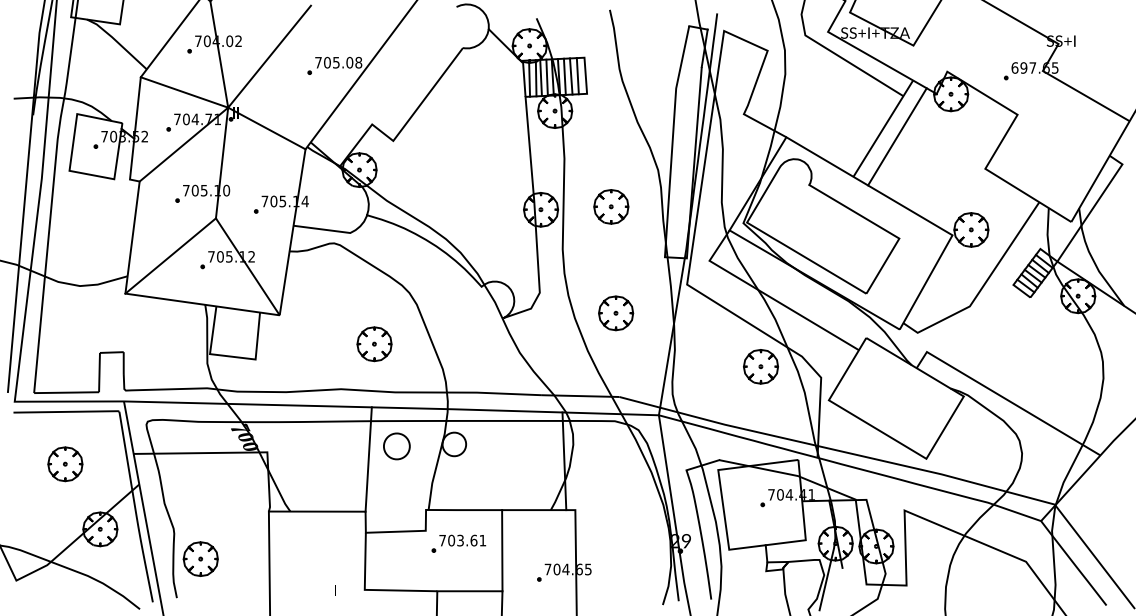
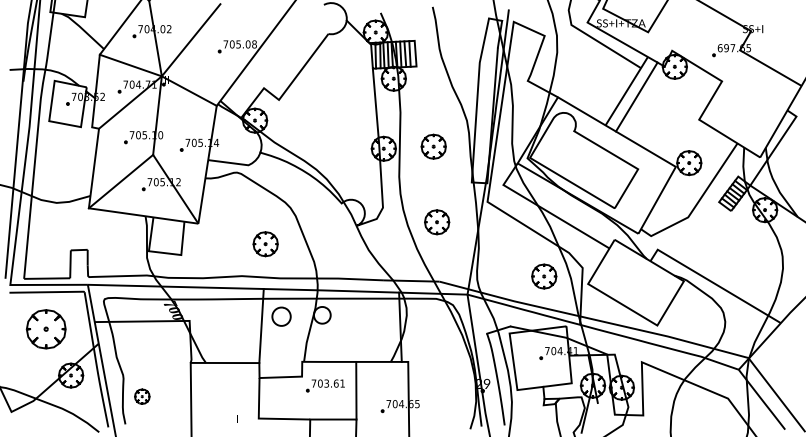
part: (760, 366) -> (543, 276), moved
part: (65, 464) -> (46, 329), size x1.6
part: (200, 558) -> (142, 396), size x0.6

